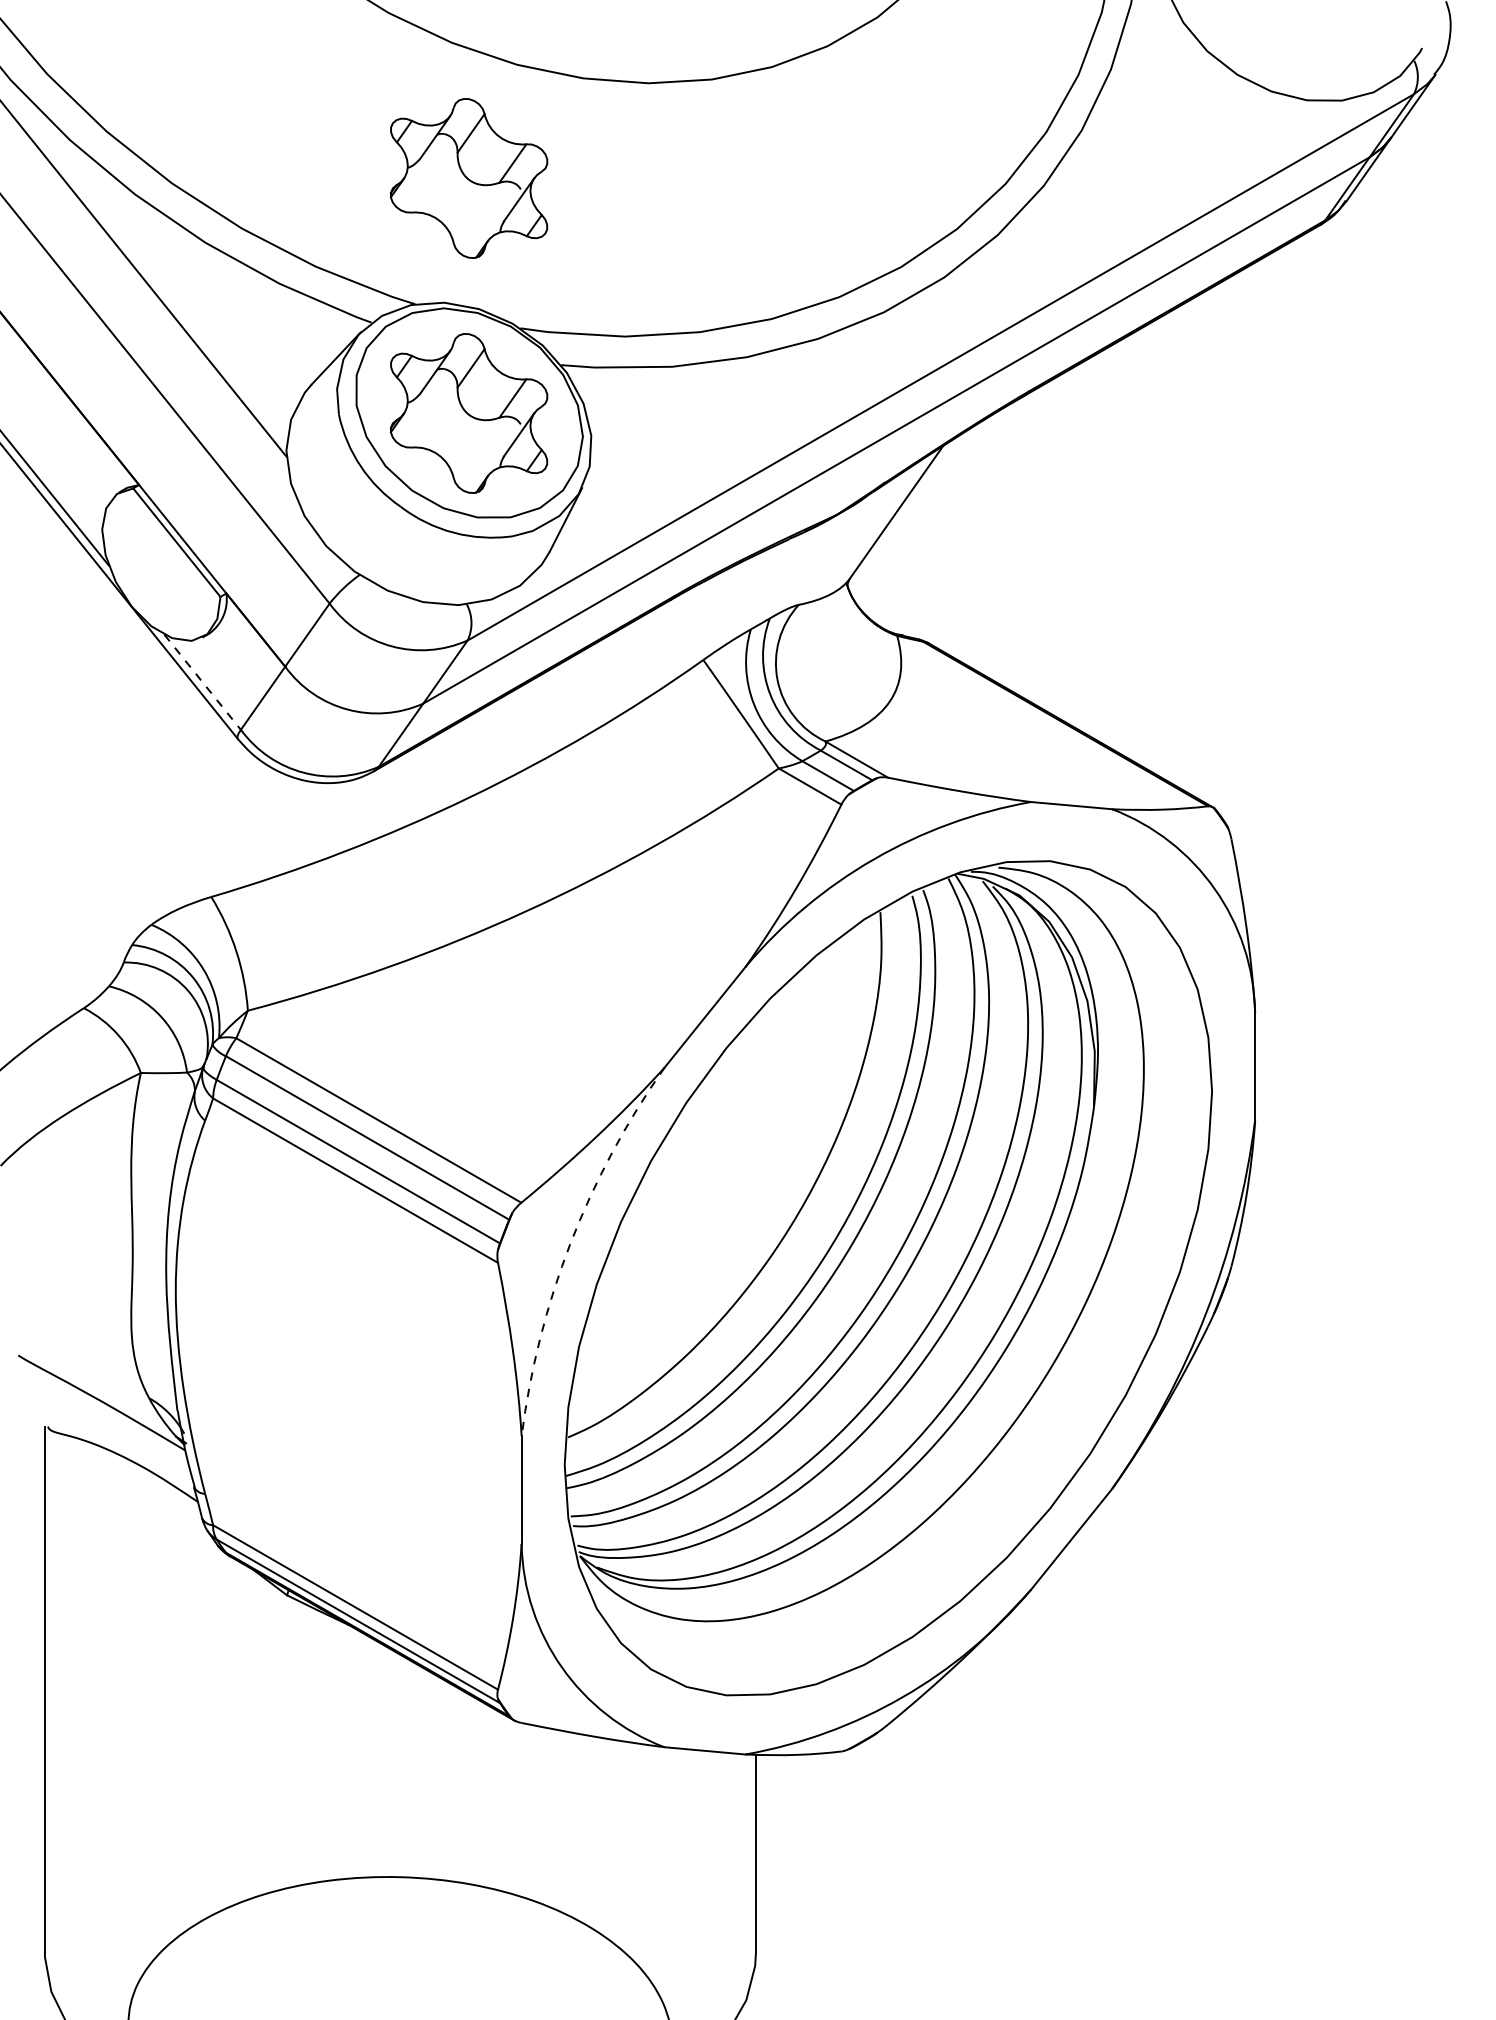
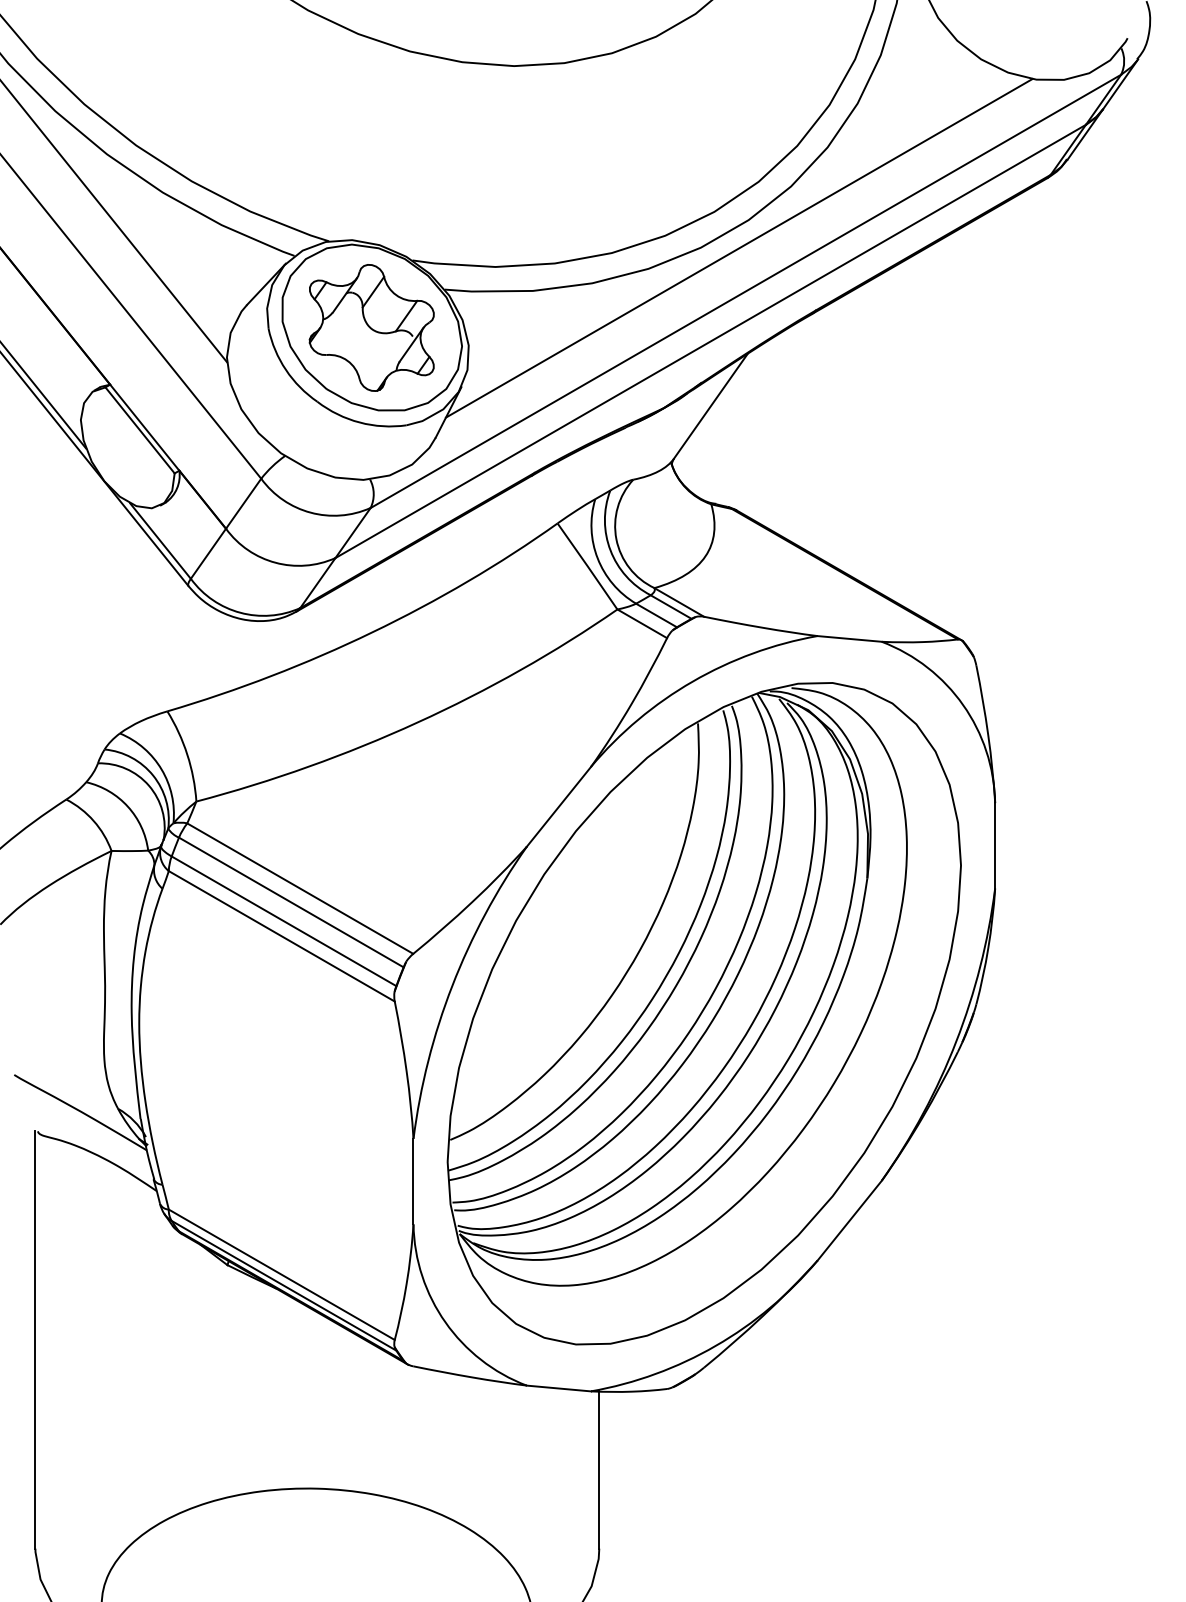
part: (468, 178) -> (371, 141), removed
line: (932, 312) -> (739, 247), added
line: (202, 682) -> (160, 541), dashed -> solid
arc: (570, 1243) -> (452, 986), dashed -> solid

